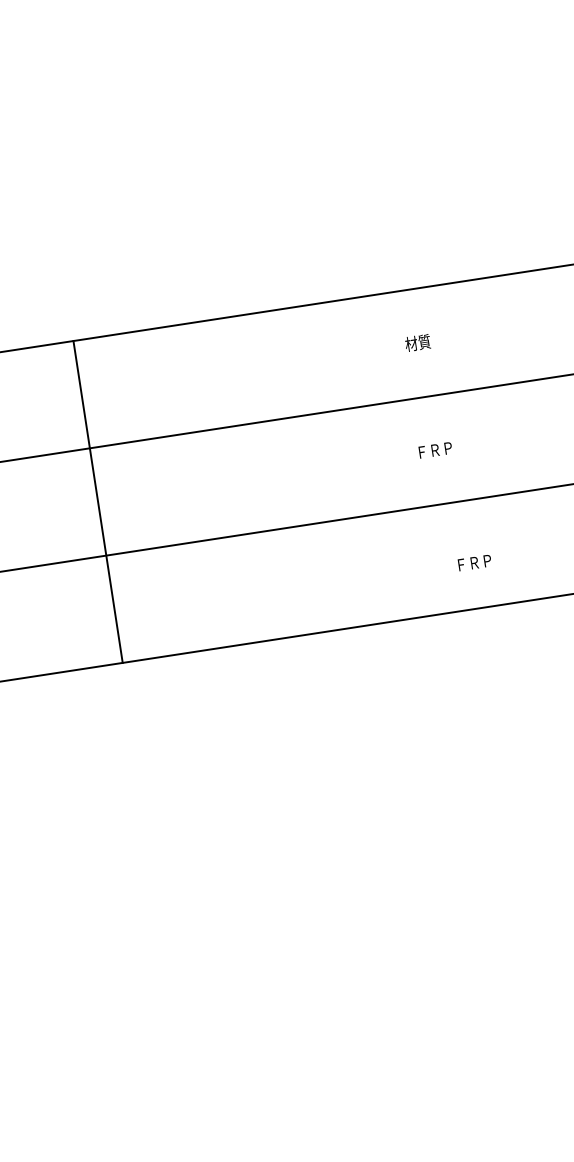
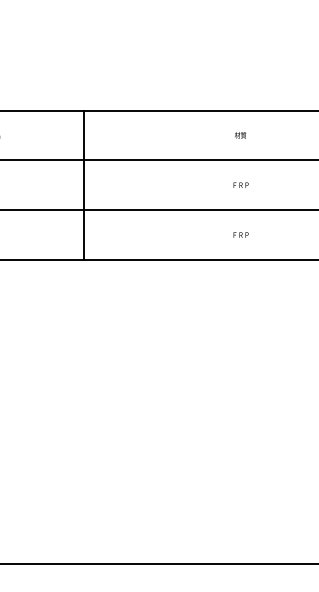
text: (473, 561) -> (240, 234), moved

